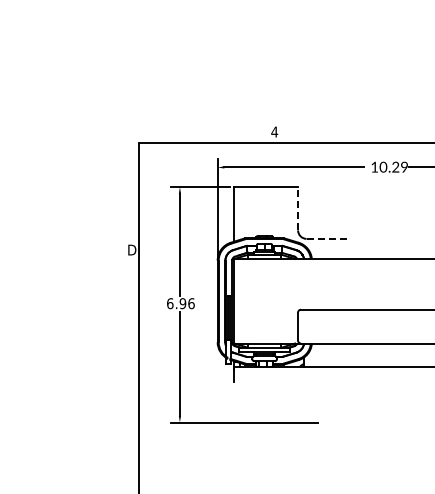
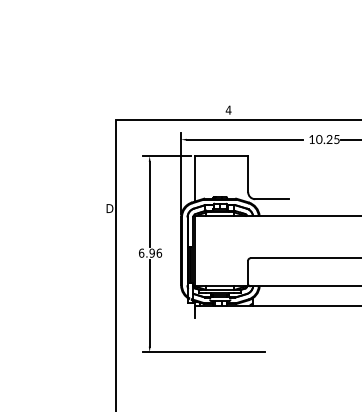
text: (404, 166) -> (336, 138), 10.29 -> 10.25
line: (298, 208) -> (248, 173), dashed -> solid
line: (326, 238) -> (271, 198), dashed -> solid

